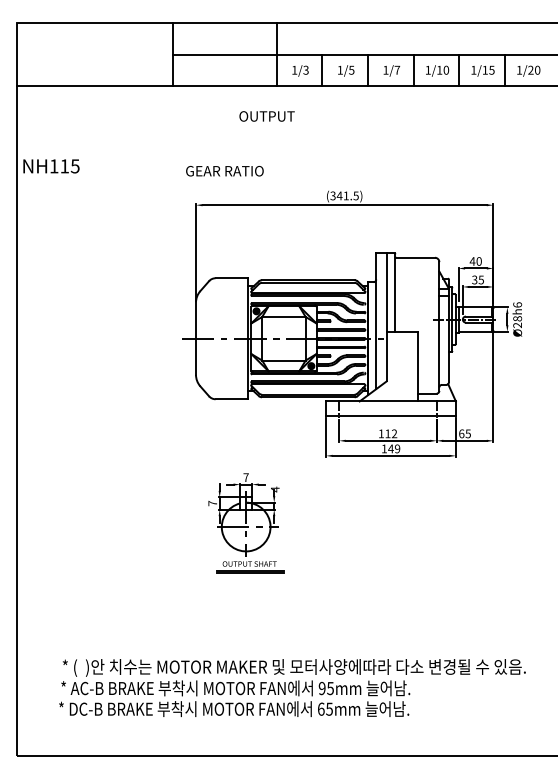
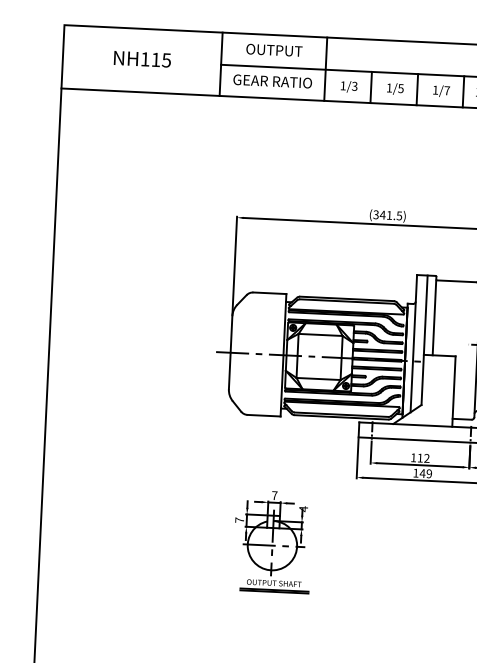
text: (266, 116) -> (273, 50), moved
text: (51, 166) -> (142, 59), moved
text: (224, 171) -> (272, 81), moved

